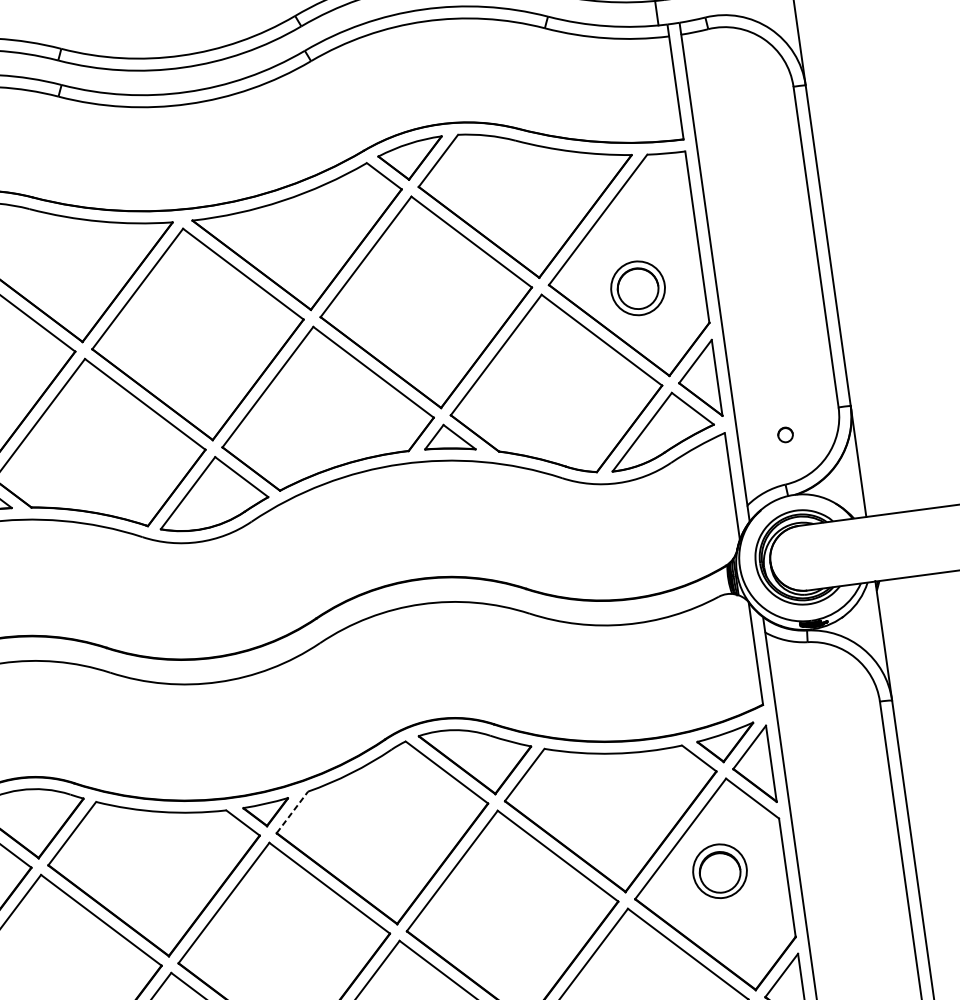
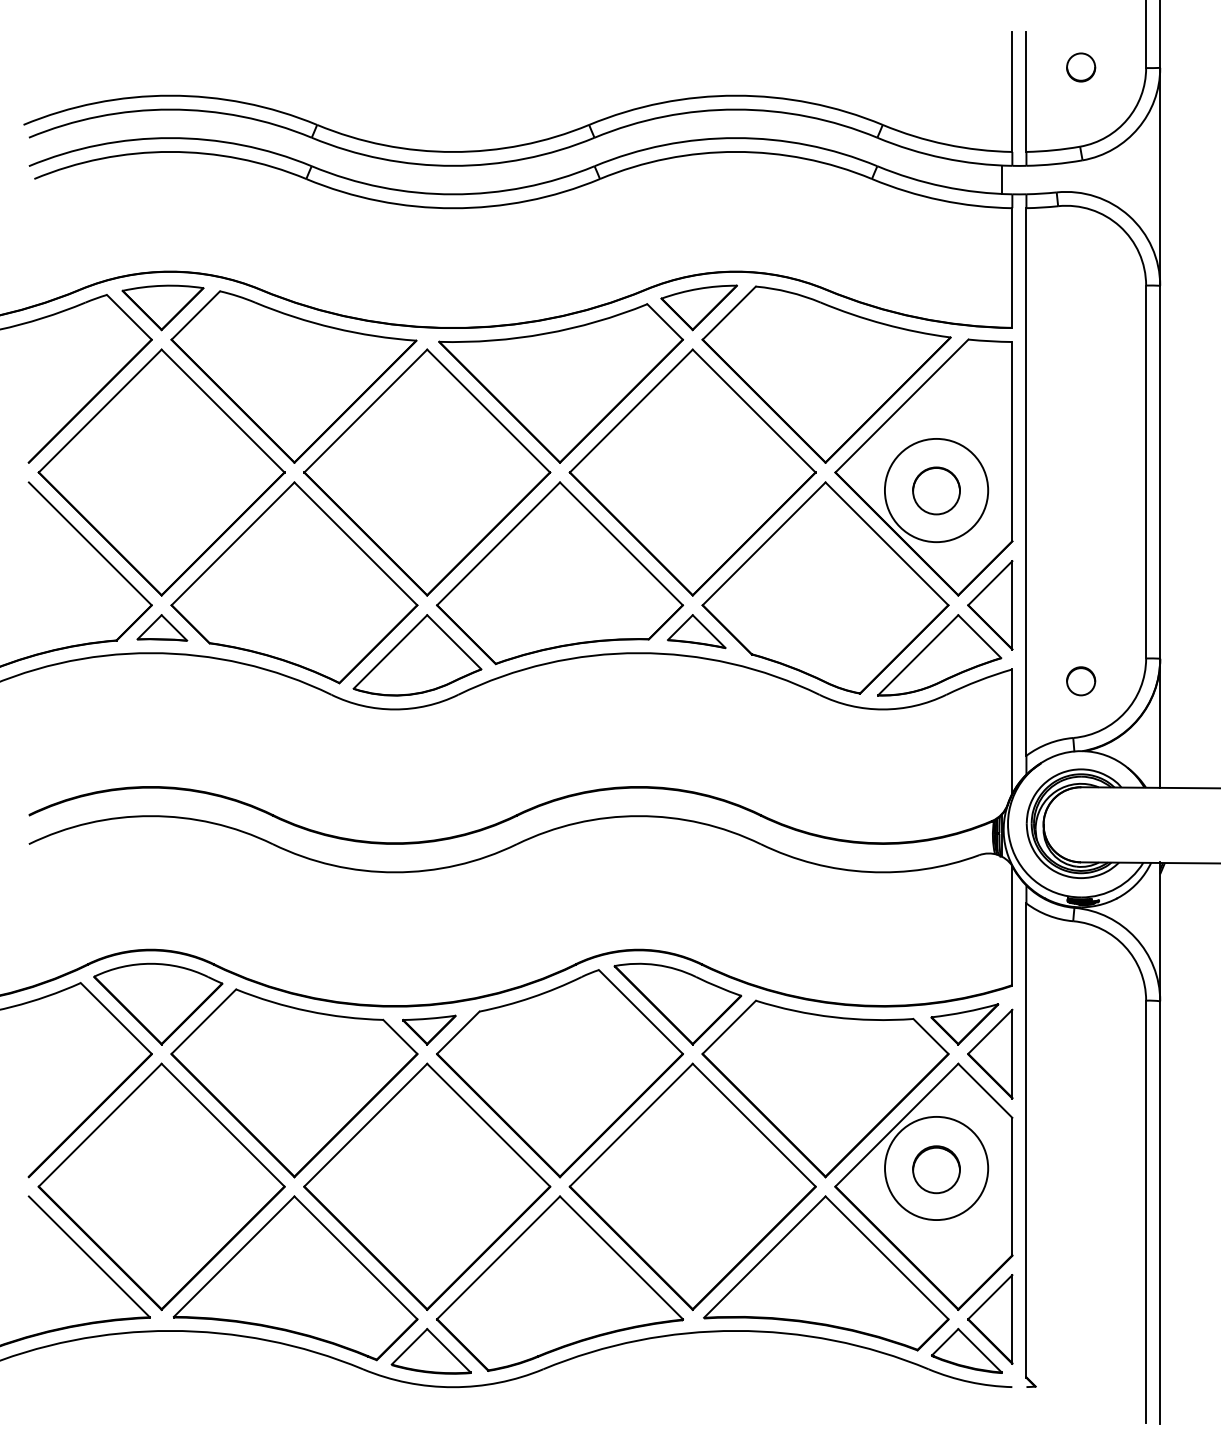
circle: (638, 288) -> (936, 490), size x1.67
circle: (785, 435) -> (1081, 681), size x1.67
line: (292, 812) -> (458, 1032), dashed -> solid
circle: (719, 871) -> (936, 1168), size x1.67

